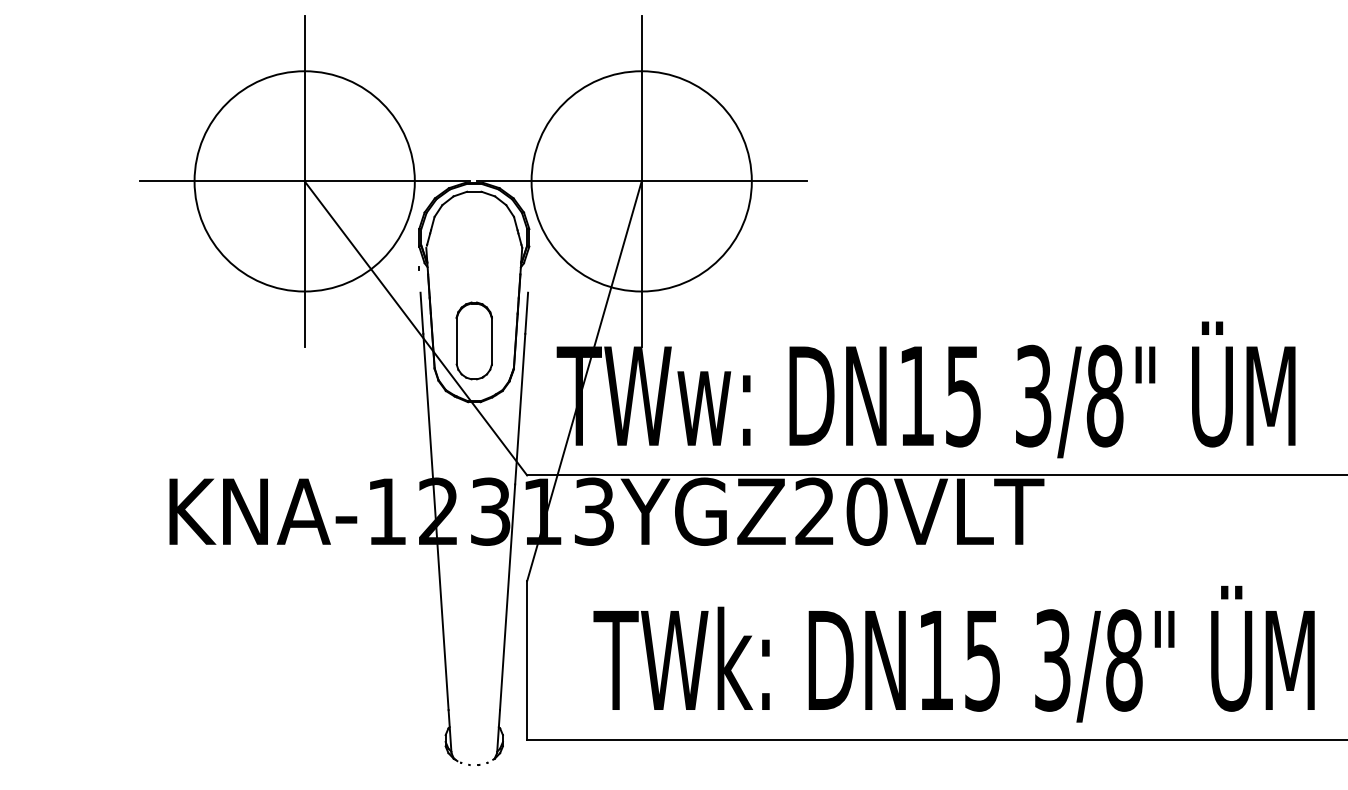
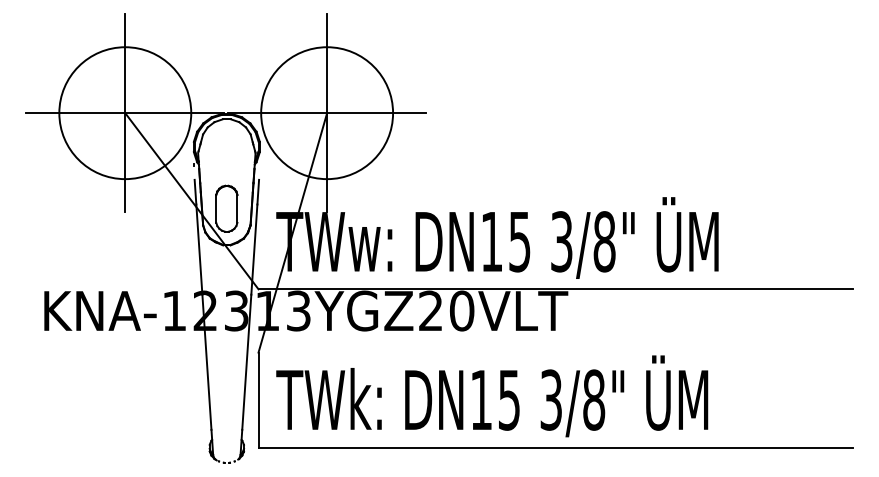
text: (954, 654) -> (492, 396), moved

